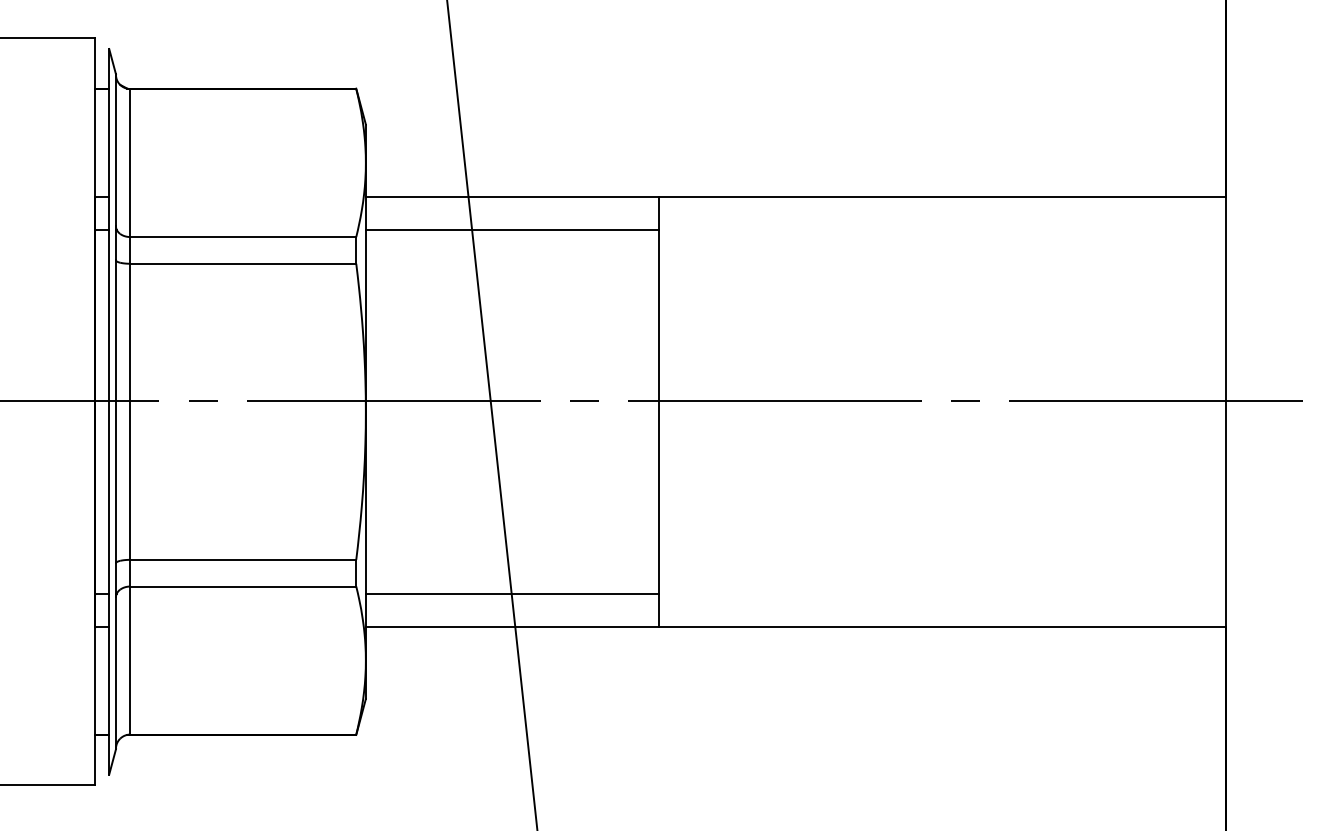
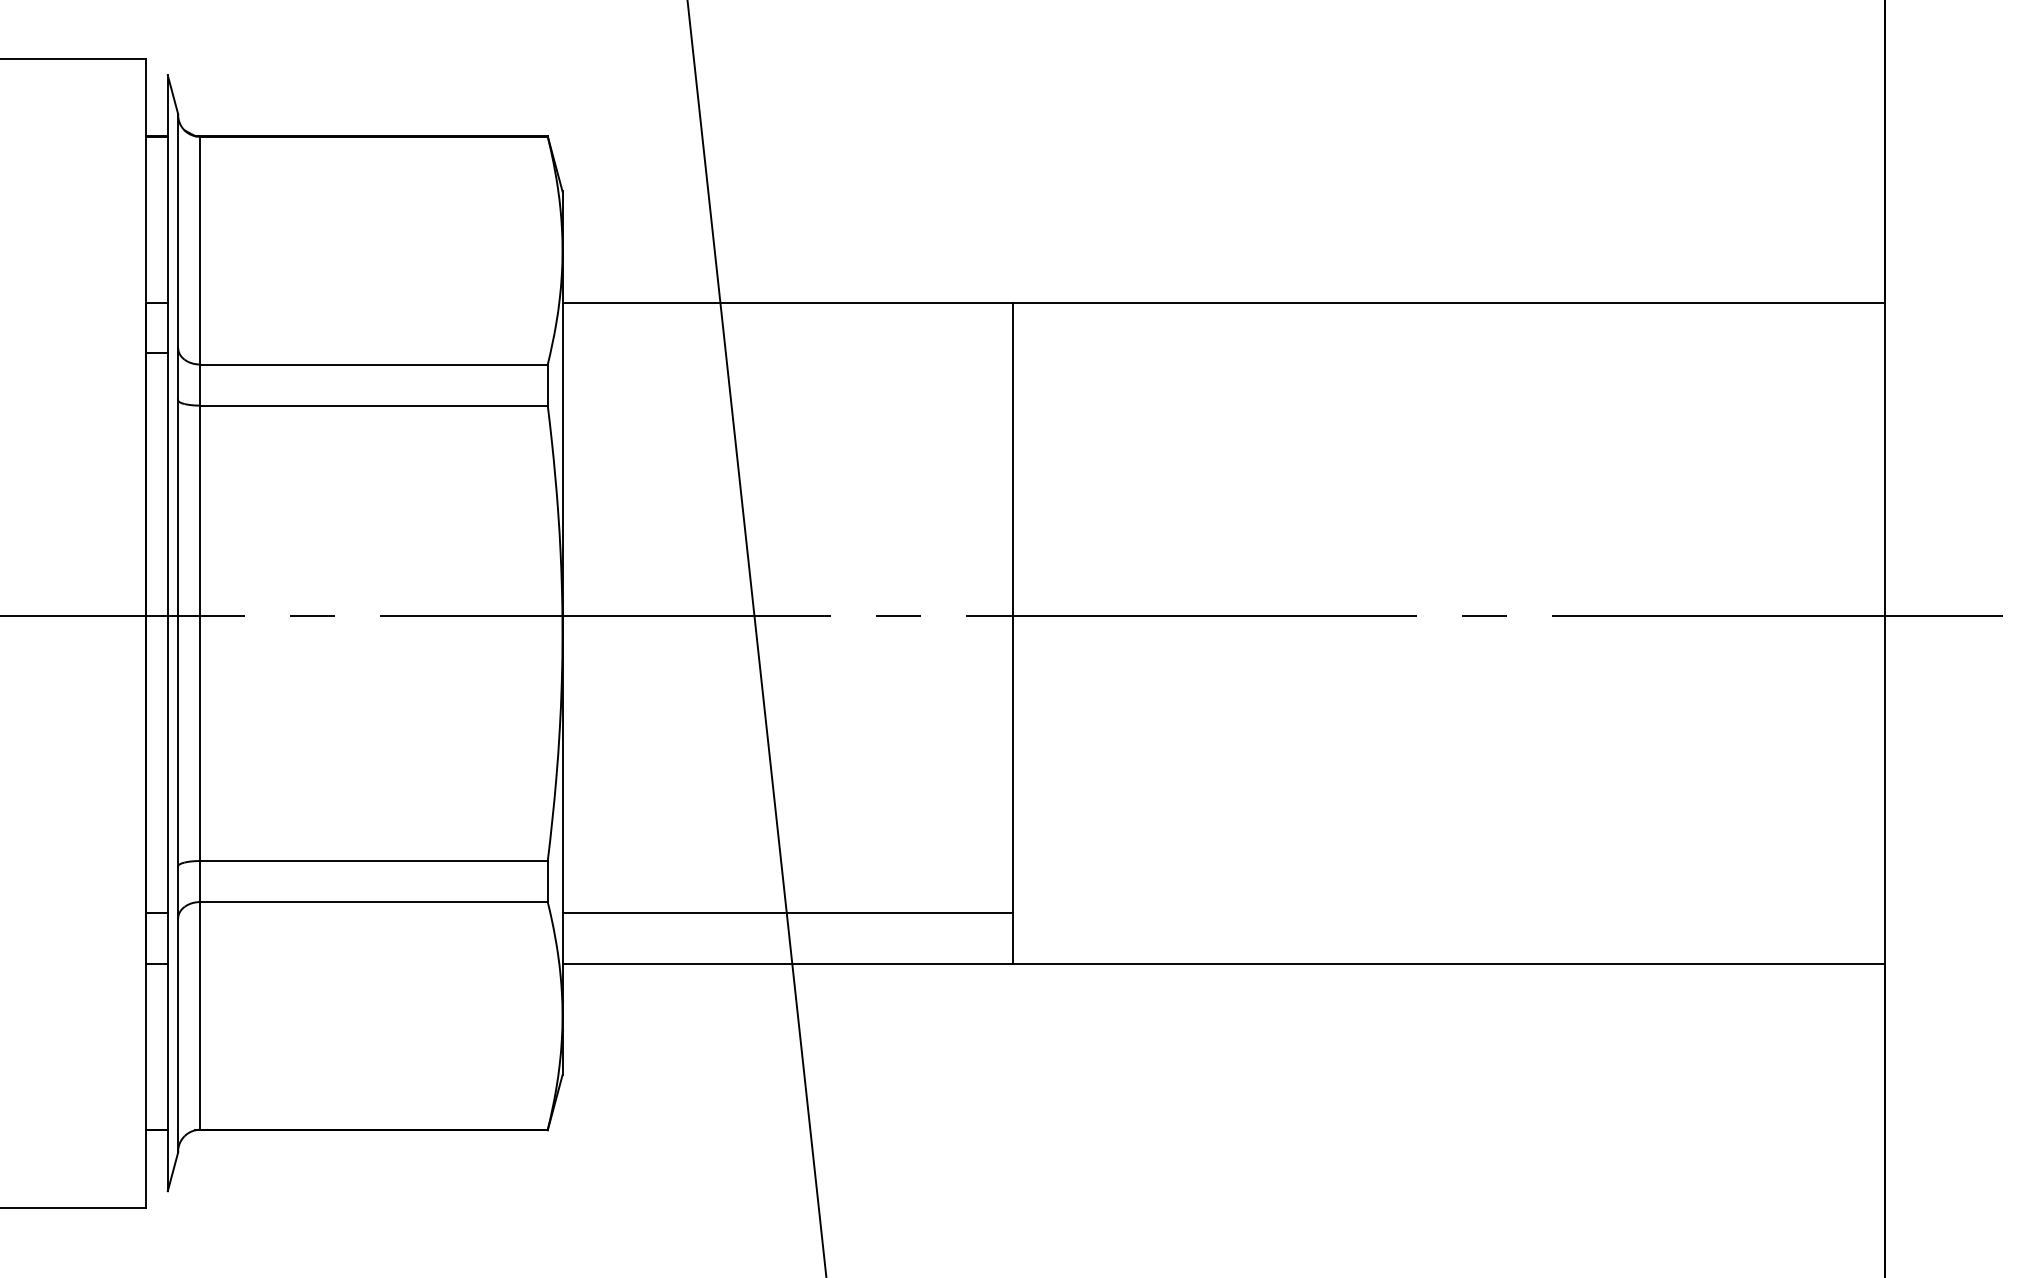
line: (511, 229) -> (786, 352), removed

